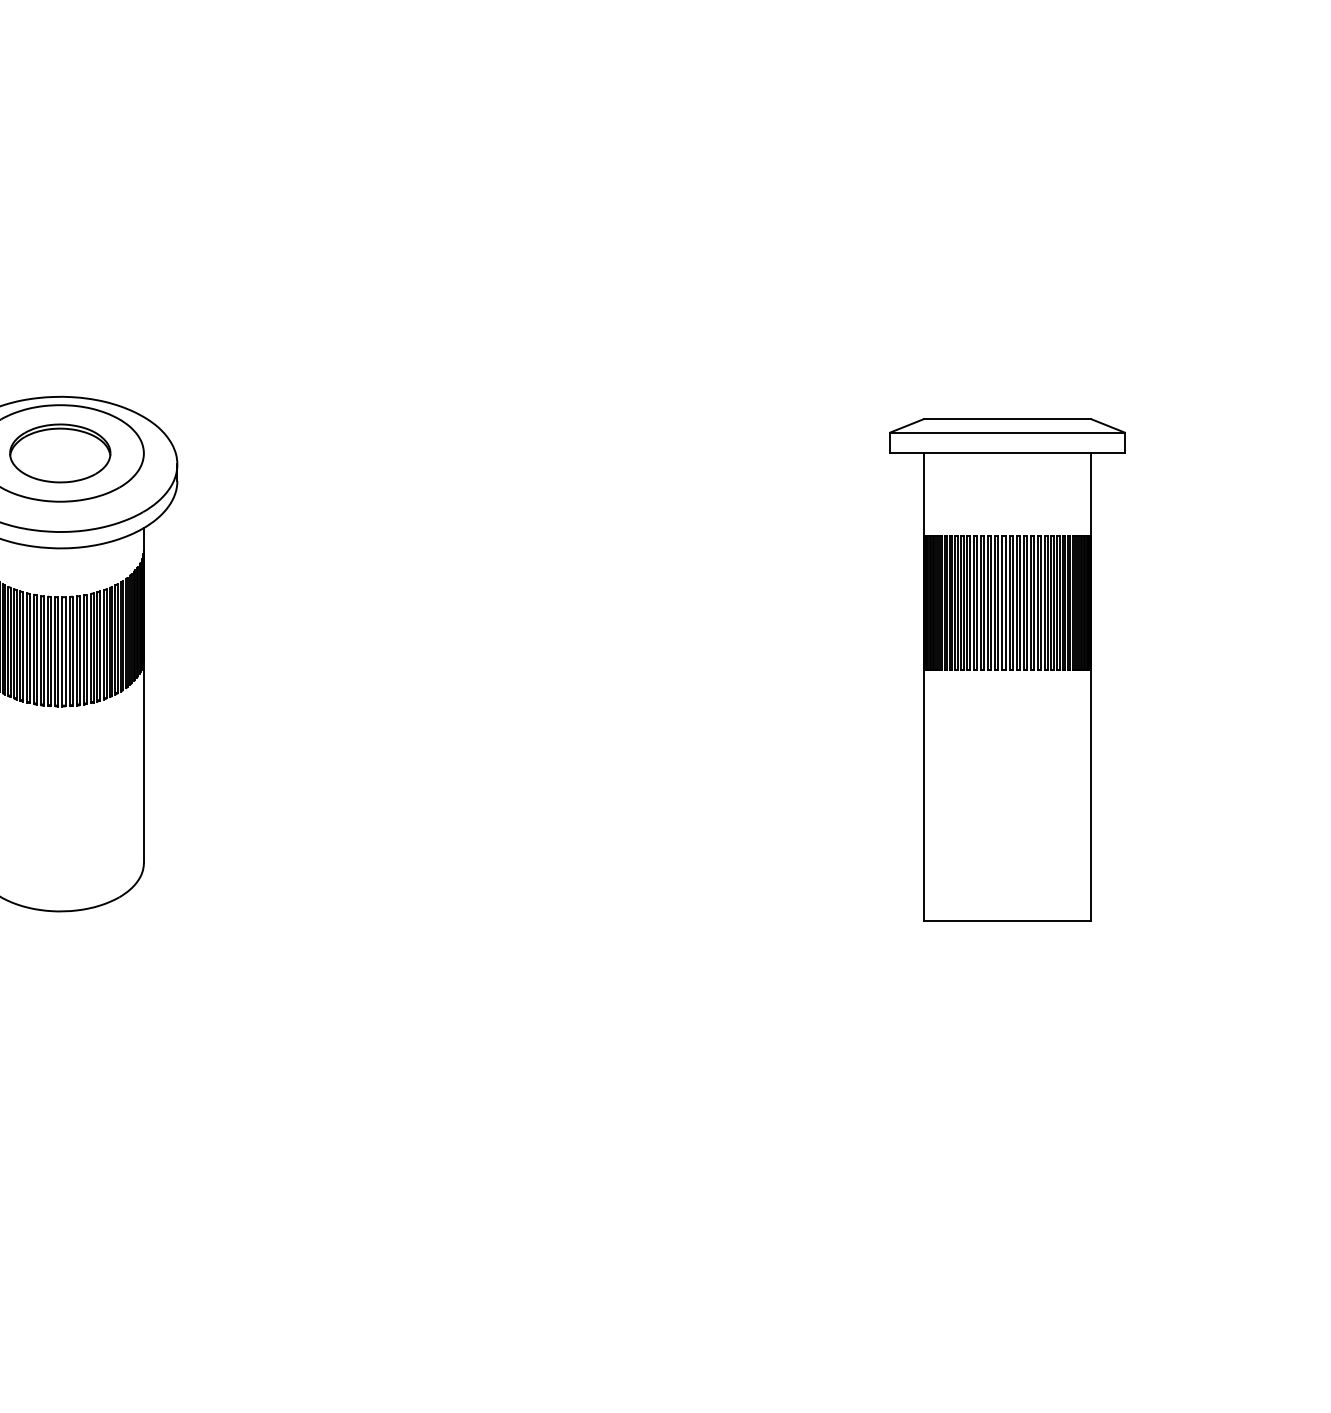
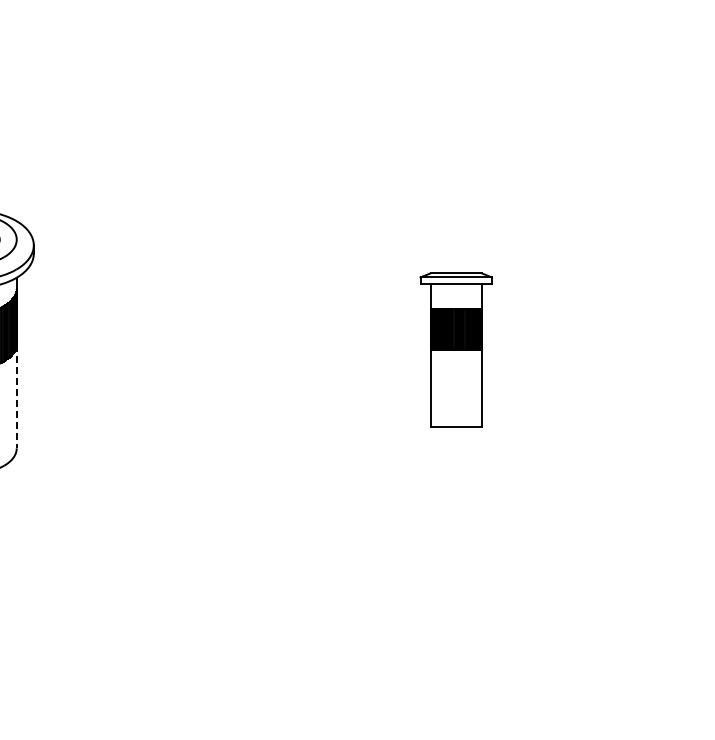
part: (1005, 669) -> (455, 349), size x0.6
line: (143, 761) -> (16, 396), solid -> dashed

